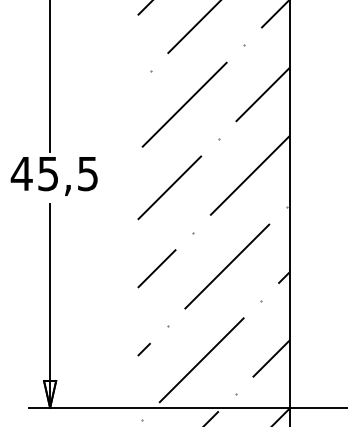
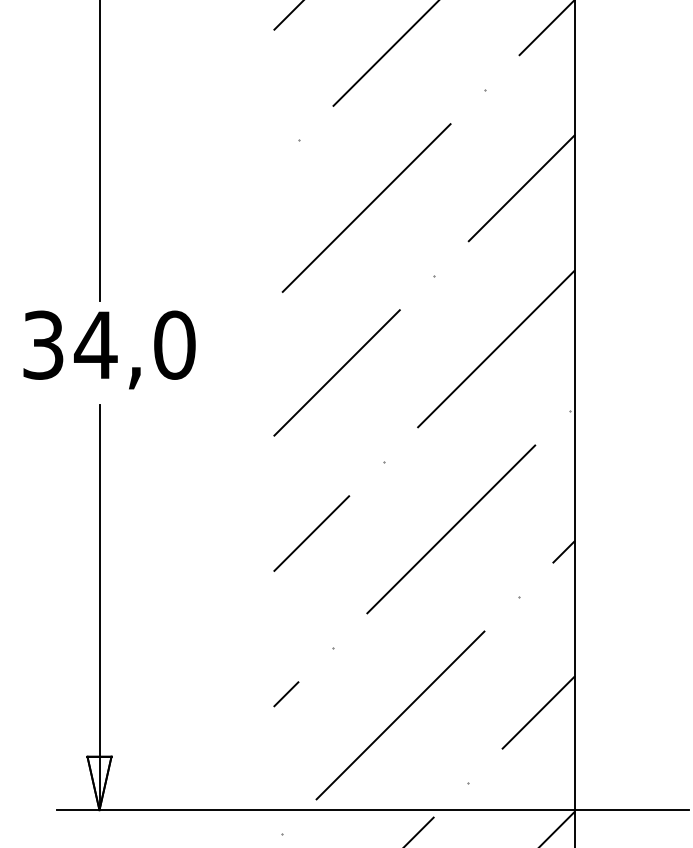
text: (54, 173) -> (108, 344), 45,5 -> 34,0

